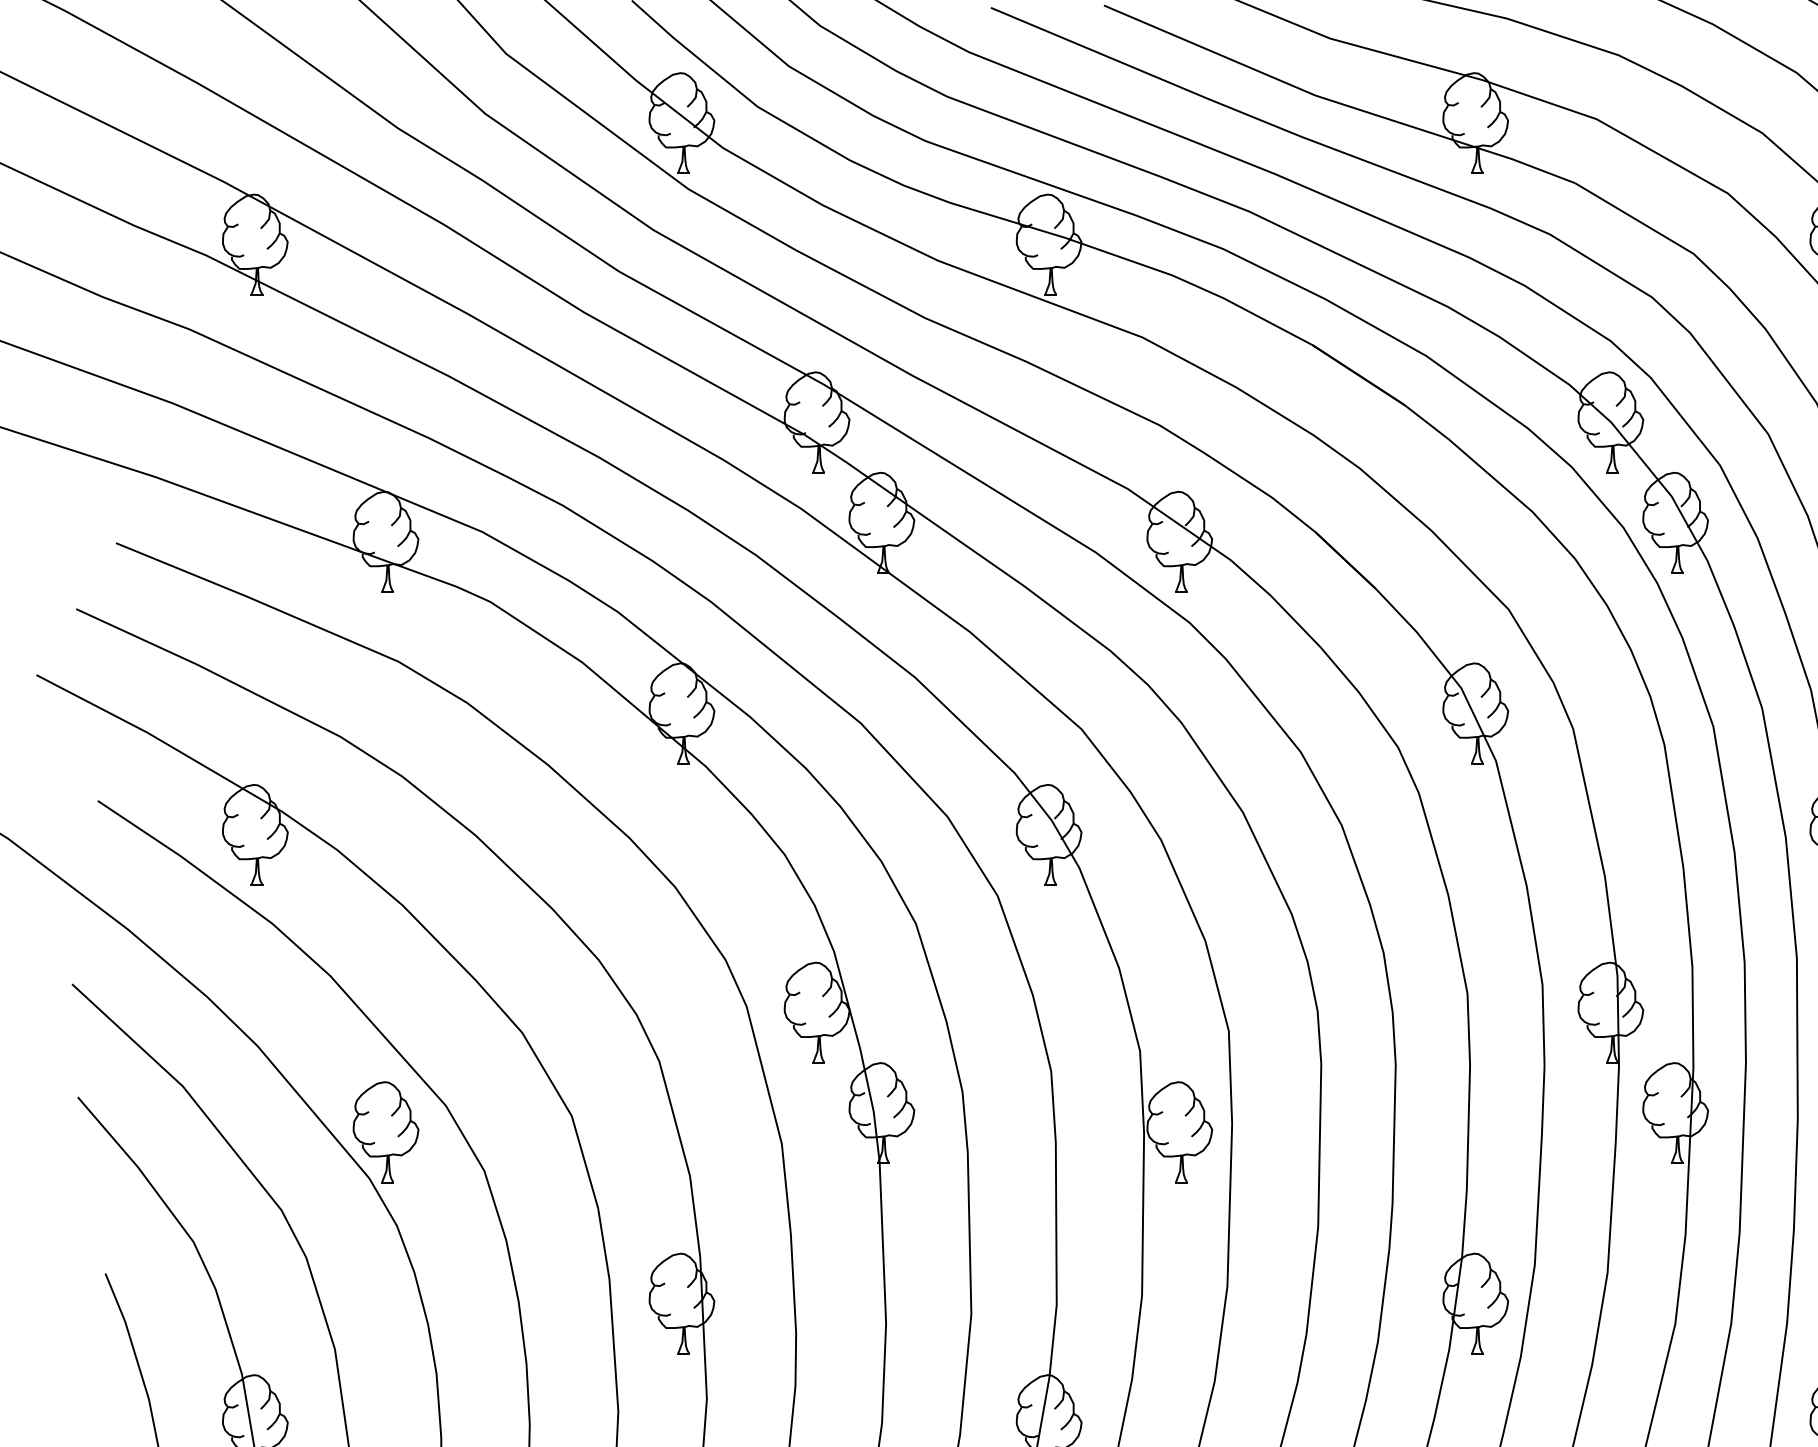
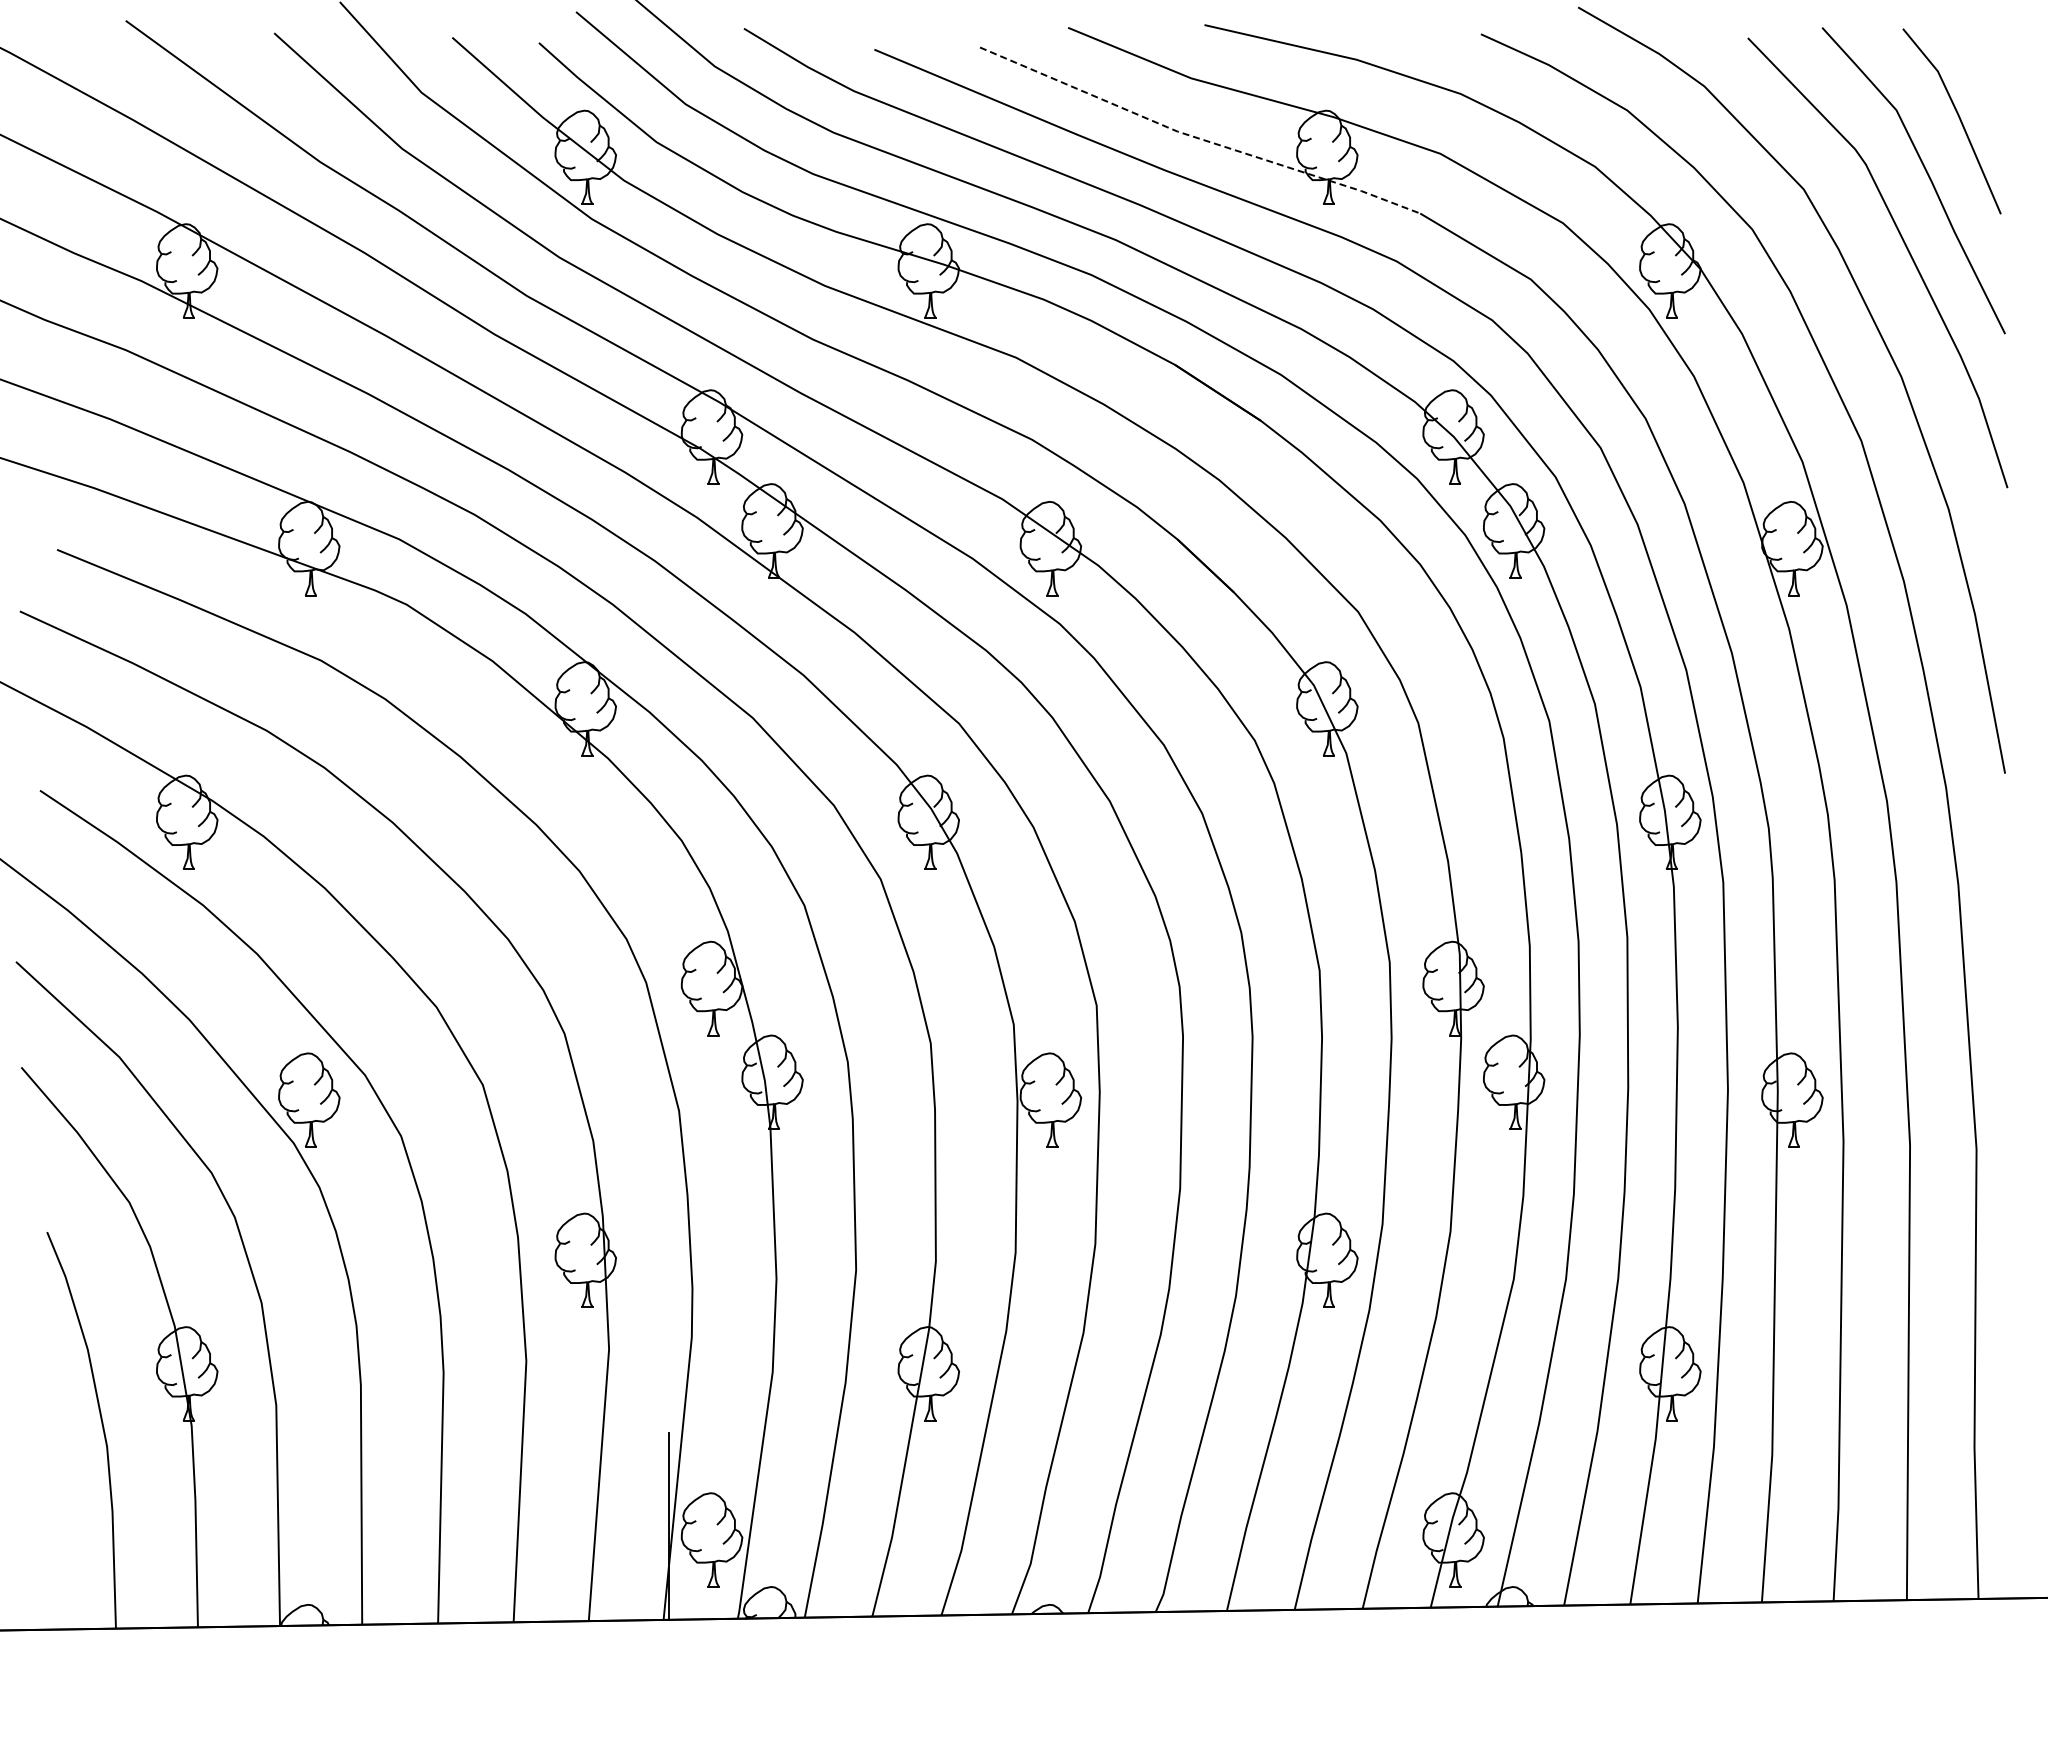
line: (1336, 102) -> (1197, 138), solid -> dashed

